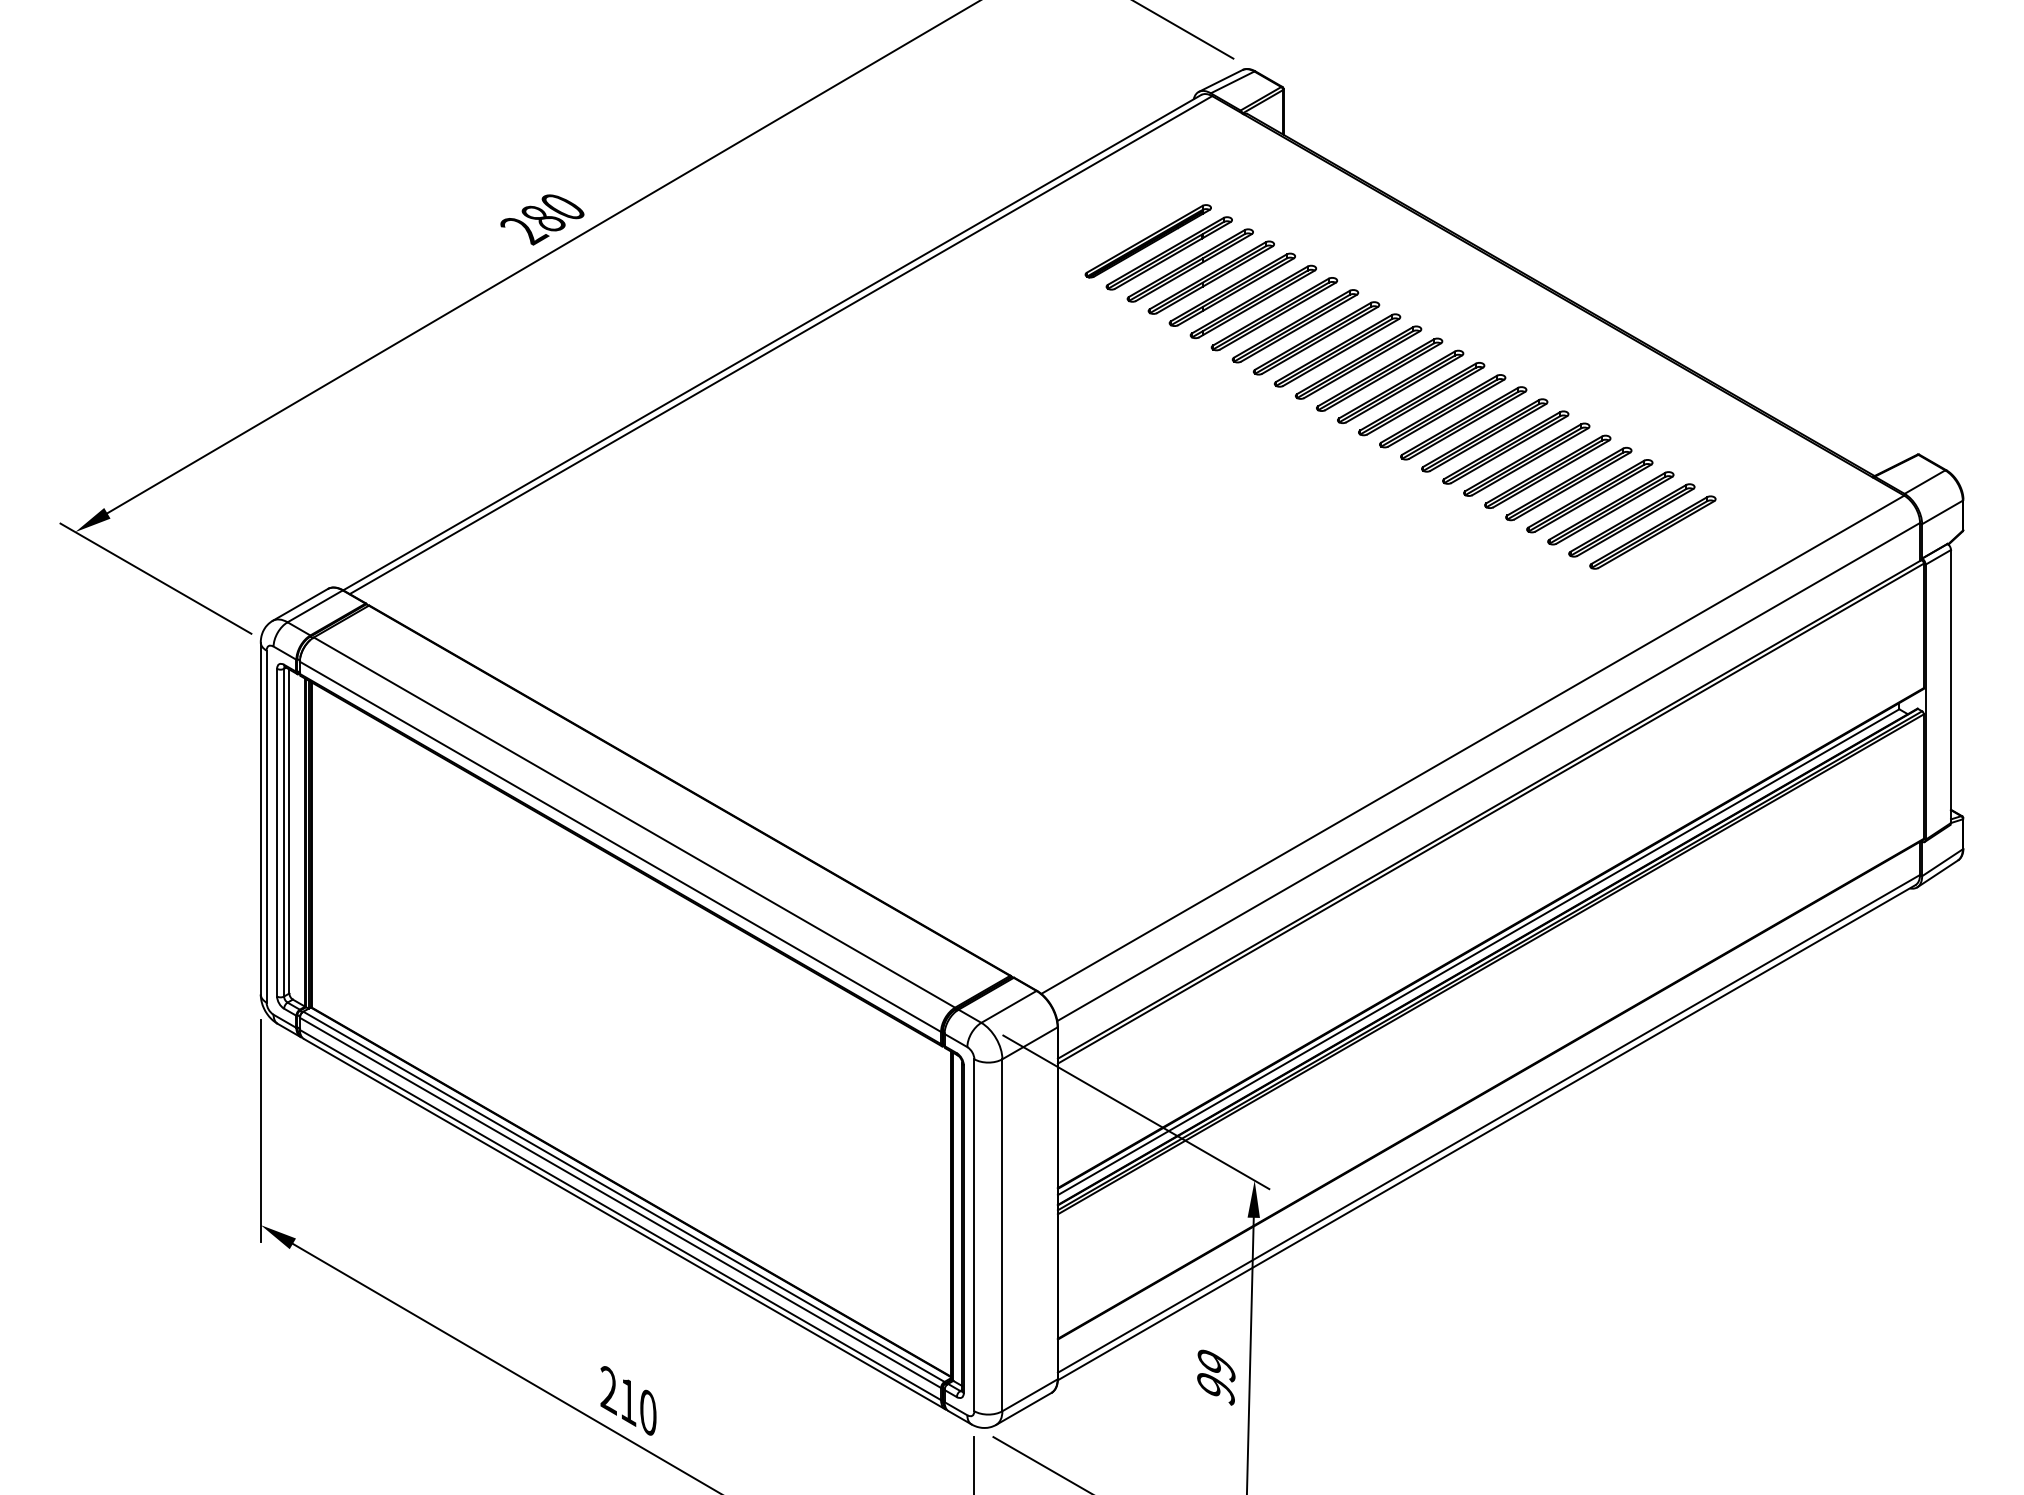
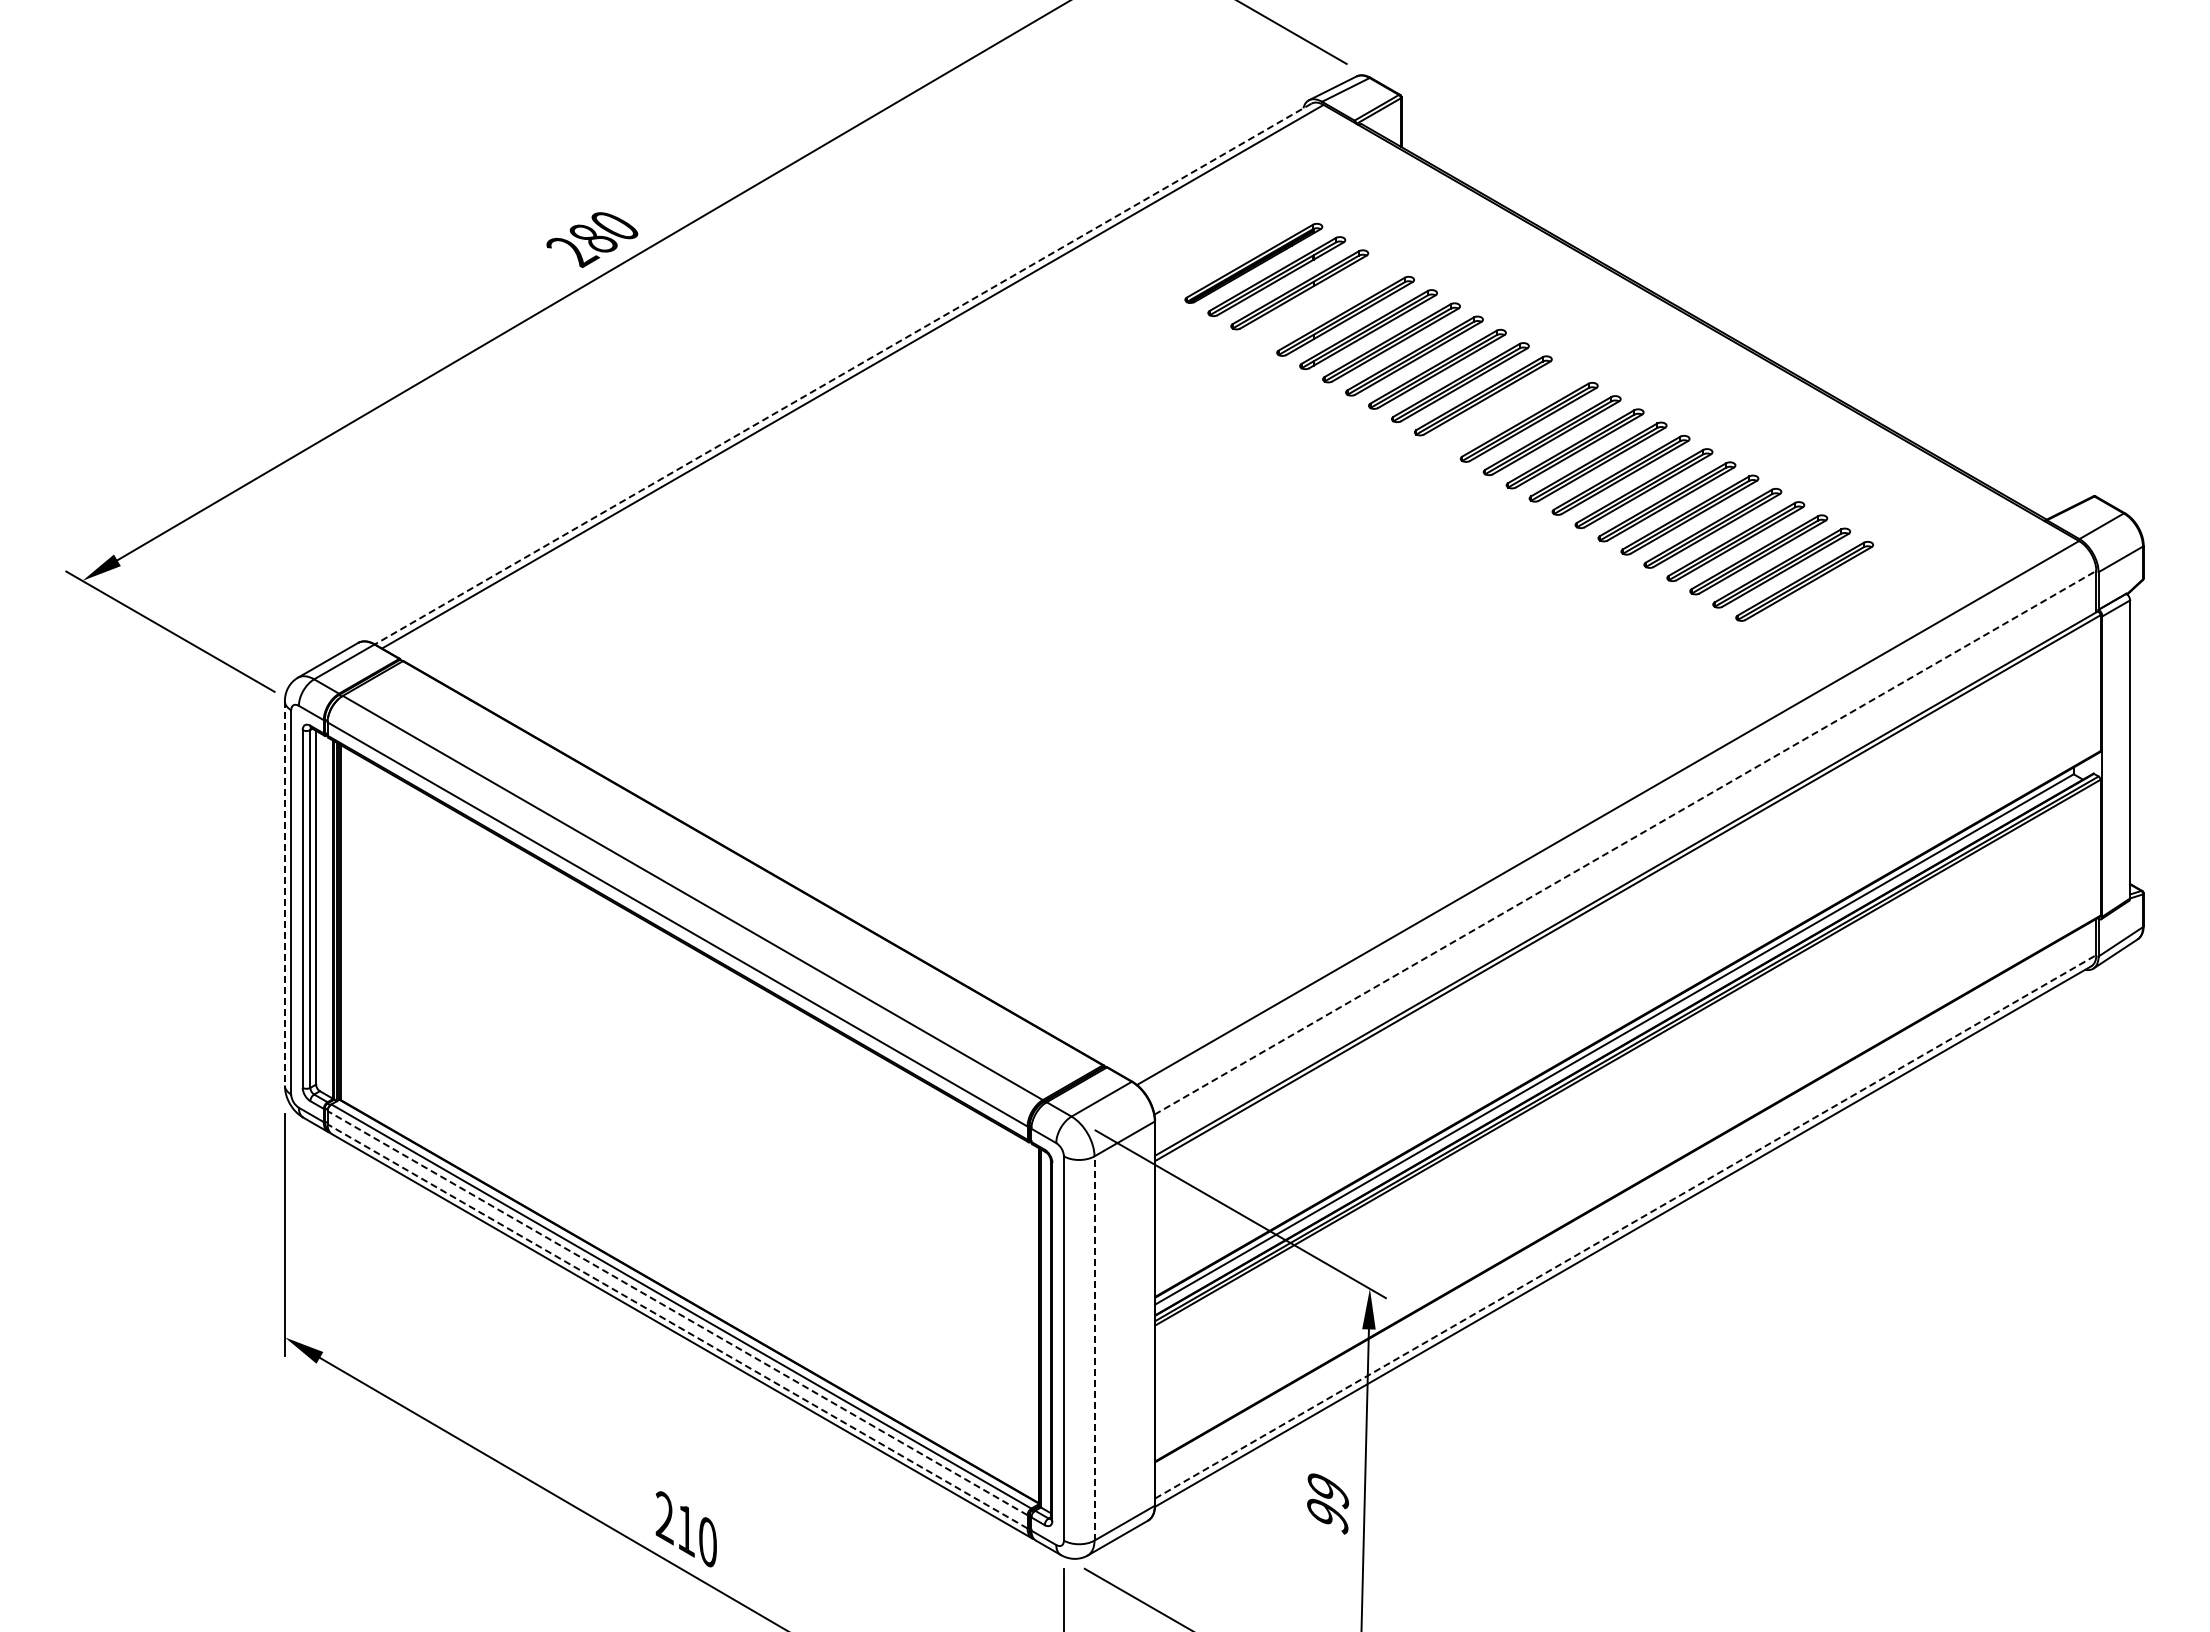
part: (1211, 277) -> (1322, 302), removed
line: (772, 343) -> (843, 374), solid -> dashed
part: (1379, 374) -> (1506, 408), removed
line: (1488, 771) -> (1625, 842), solid -> dashed
line: (260, 819) -> (284, 894), solid -> dashed
line: (1489, 1123) -> (1626, 1226), solid -> dashed
line: (620, 1202) -> (677, 1312), solid -> dashed
line: (620, 1215) -> (677, 1326), solid -> dashed
line: (1002, 1234) -> (1094, 1347), solid -> dashed

